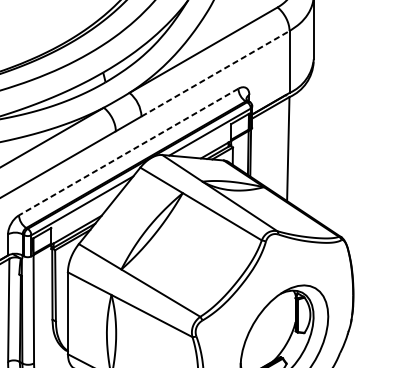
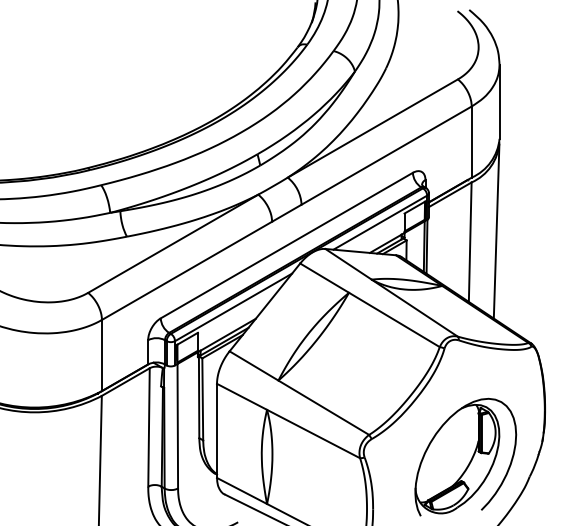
line: (216, 73) -> (387, 155), dashed -> solid
line: (311, 139) -> (496, 231), added
line: (128, 151) -> (286, 245), dashed -> solid

